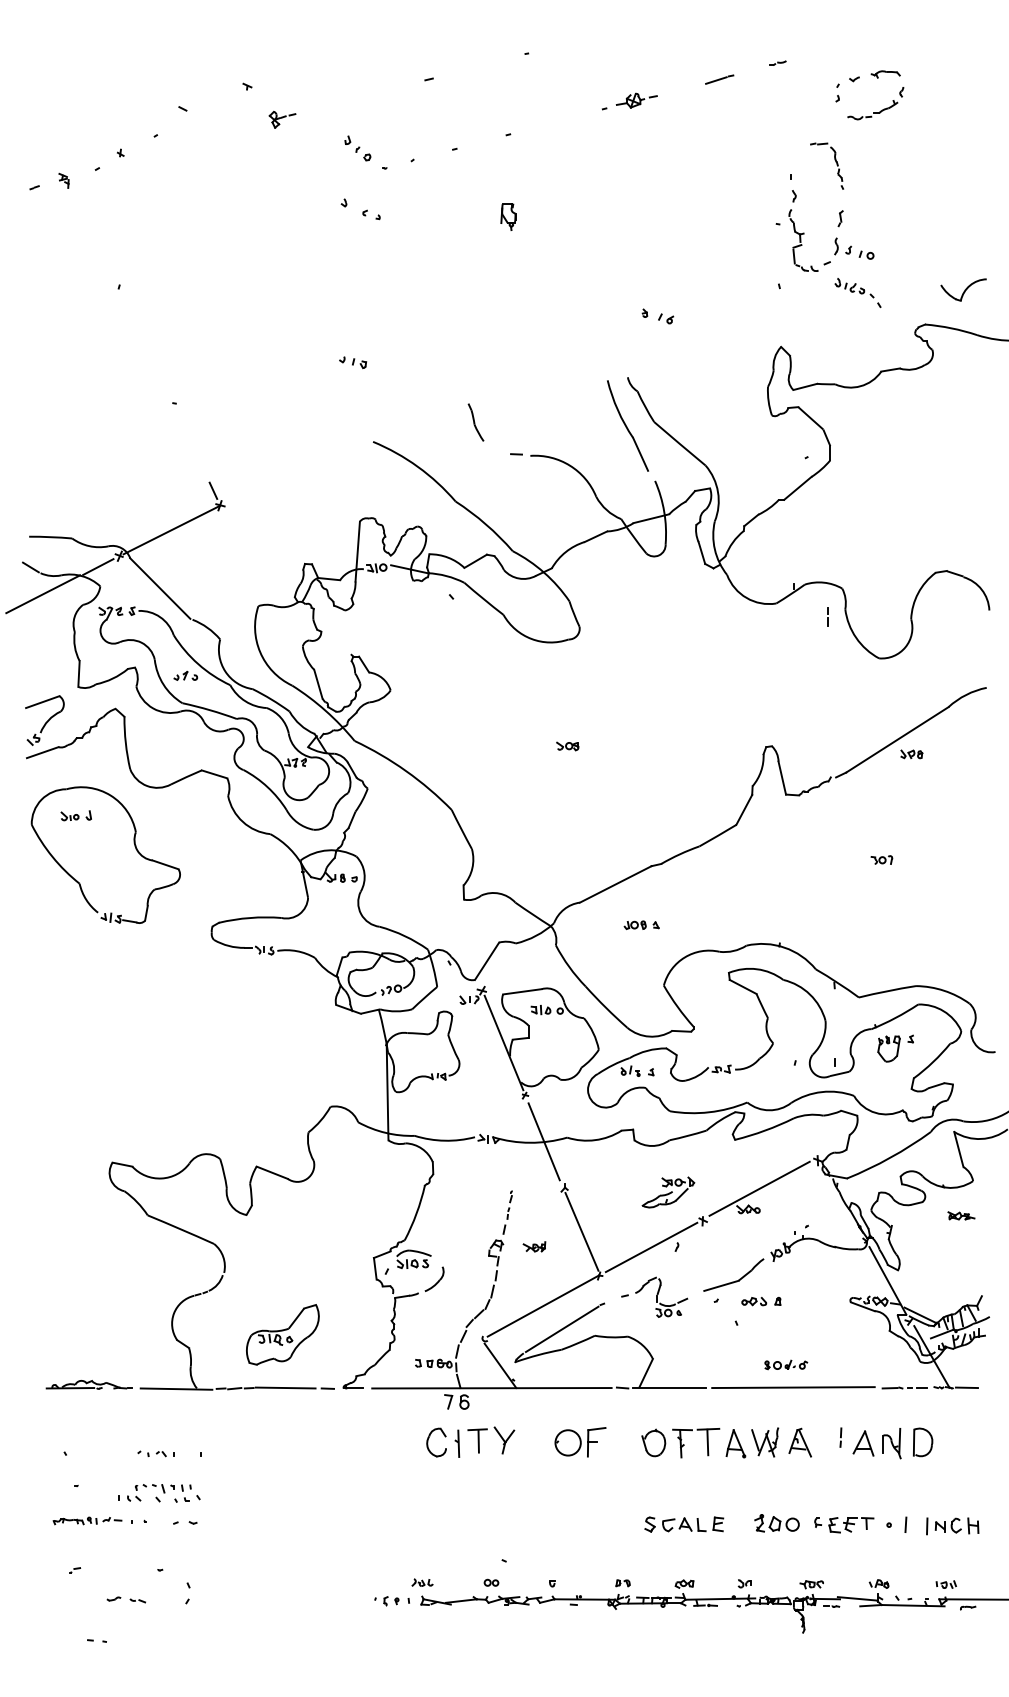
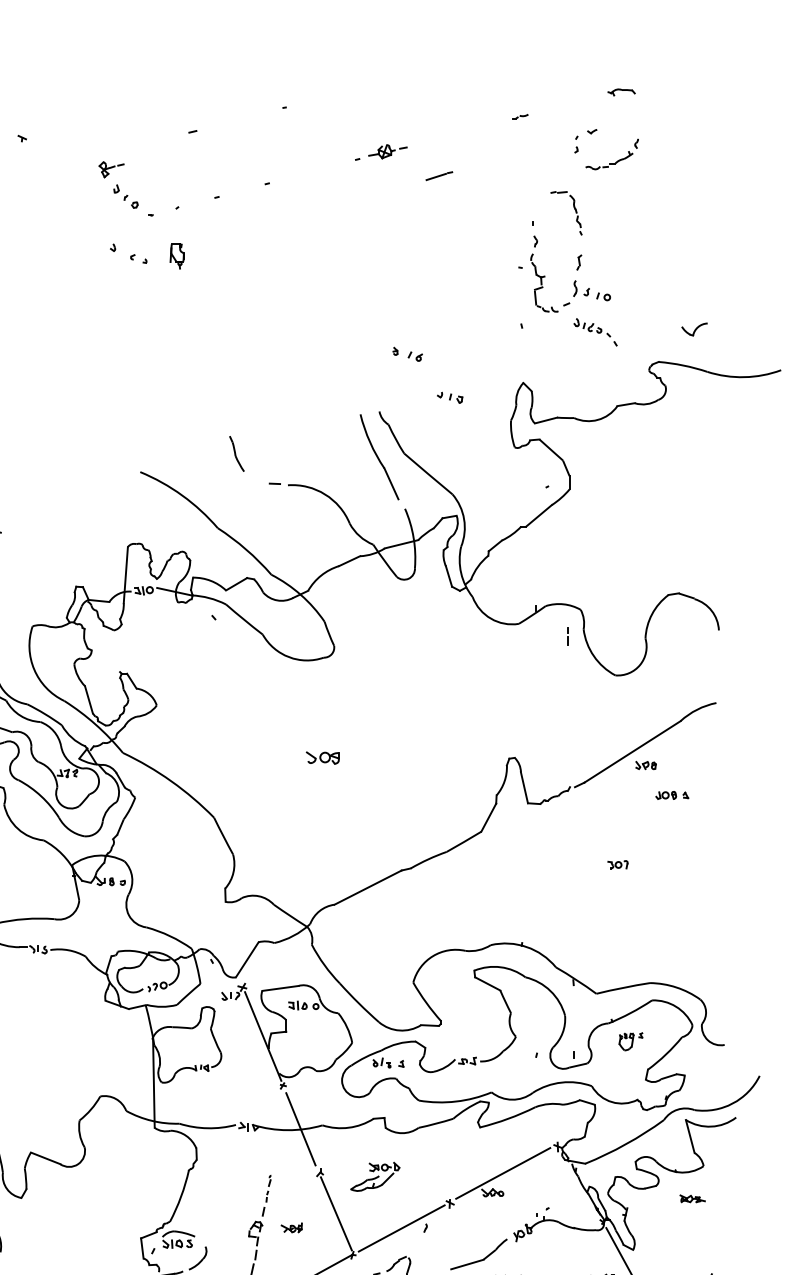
part: (885, 74) -> (621, 92), moved
line: (719, 79) -> (439, 176), moved
part: (282, 119) -> (111, 169), moved
part: (508, 216) -> (177, 255), moved
part: (963, 289) -> (694, 329), size x0.6
part: (353, 362) -> (450, 397), moved
part: (567, 746) -> (322, 758), size x1.6
part: (641, 924) -> (672, 794), moved
part: (895, 1048) -> (630, 1041), size x0.7
part: (668, 1192) -> (375, 1176), moved

